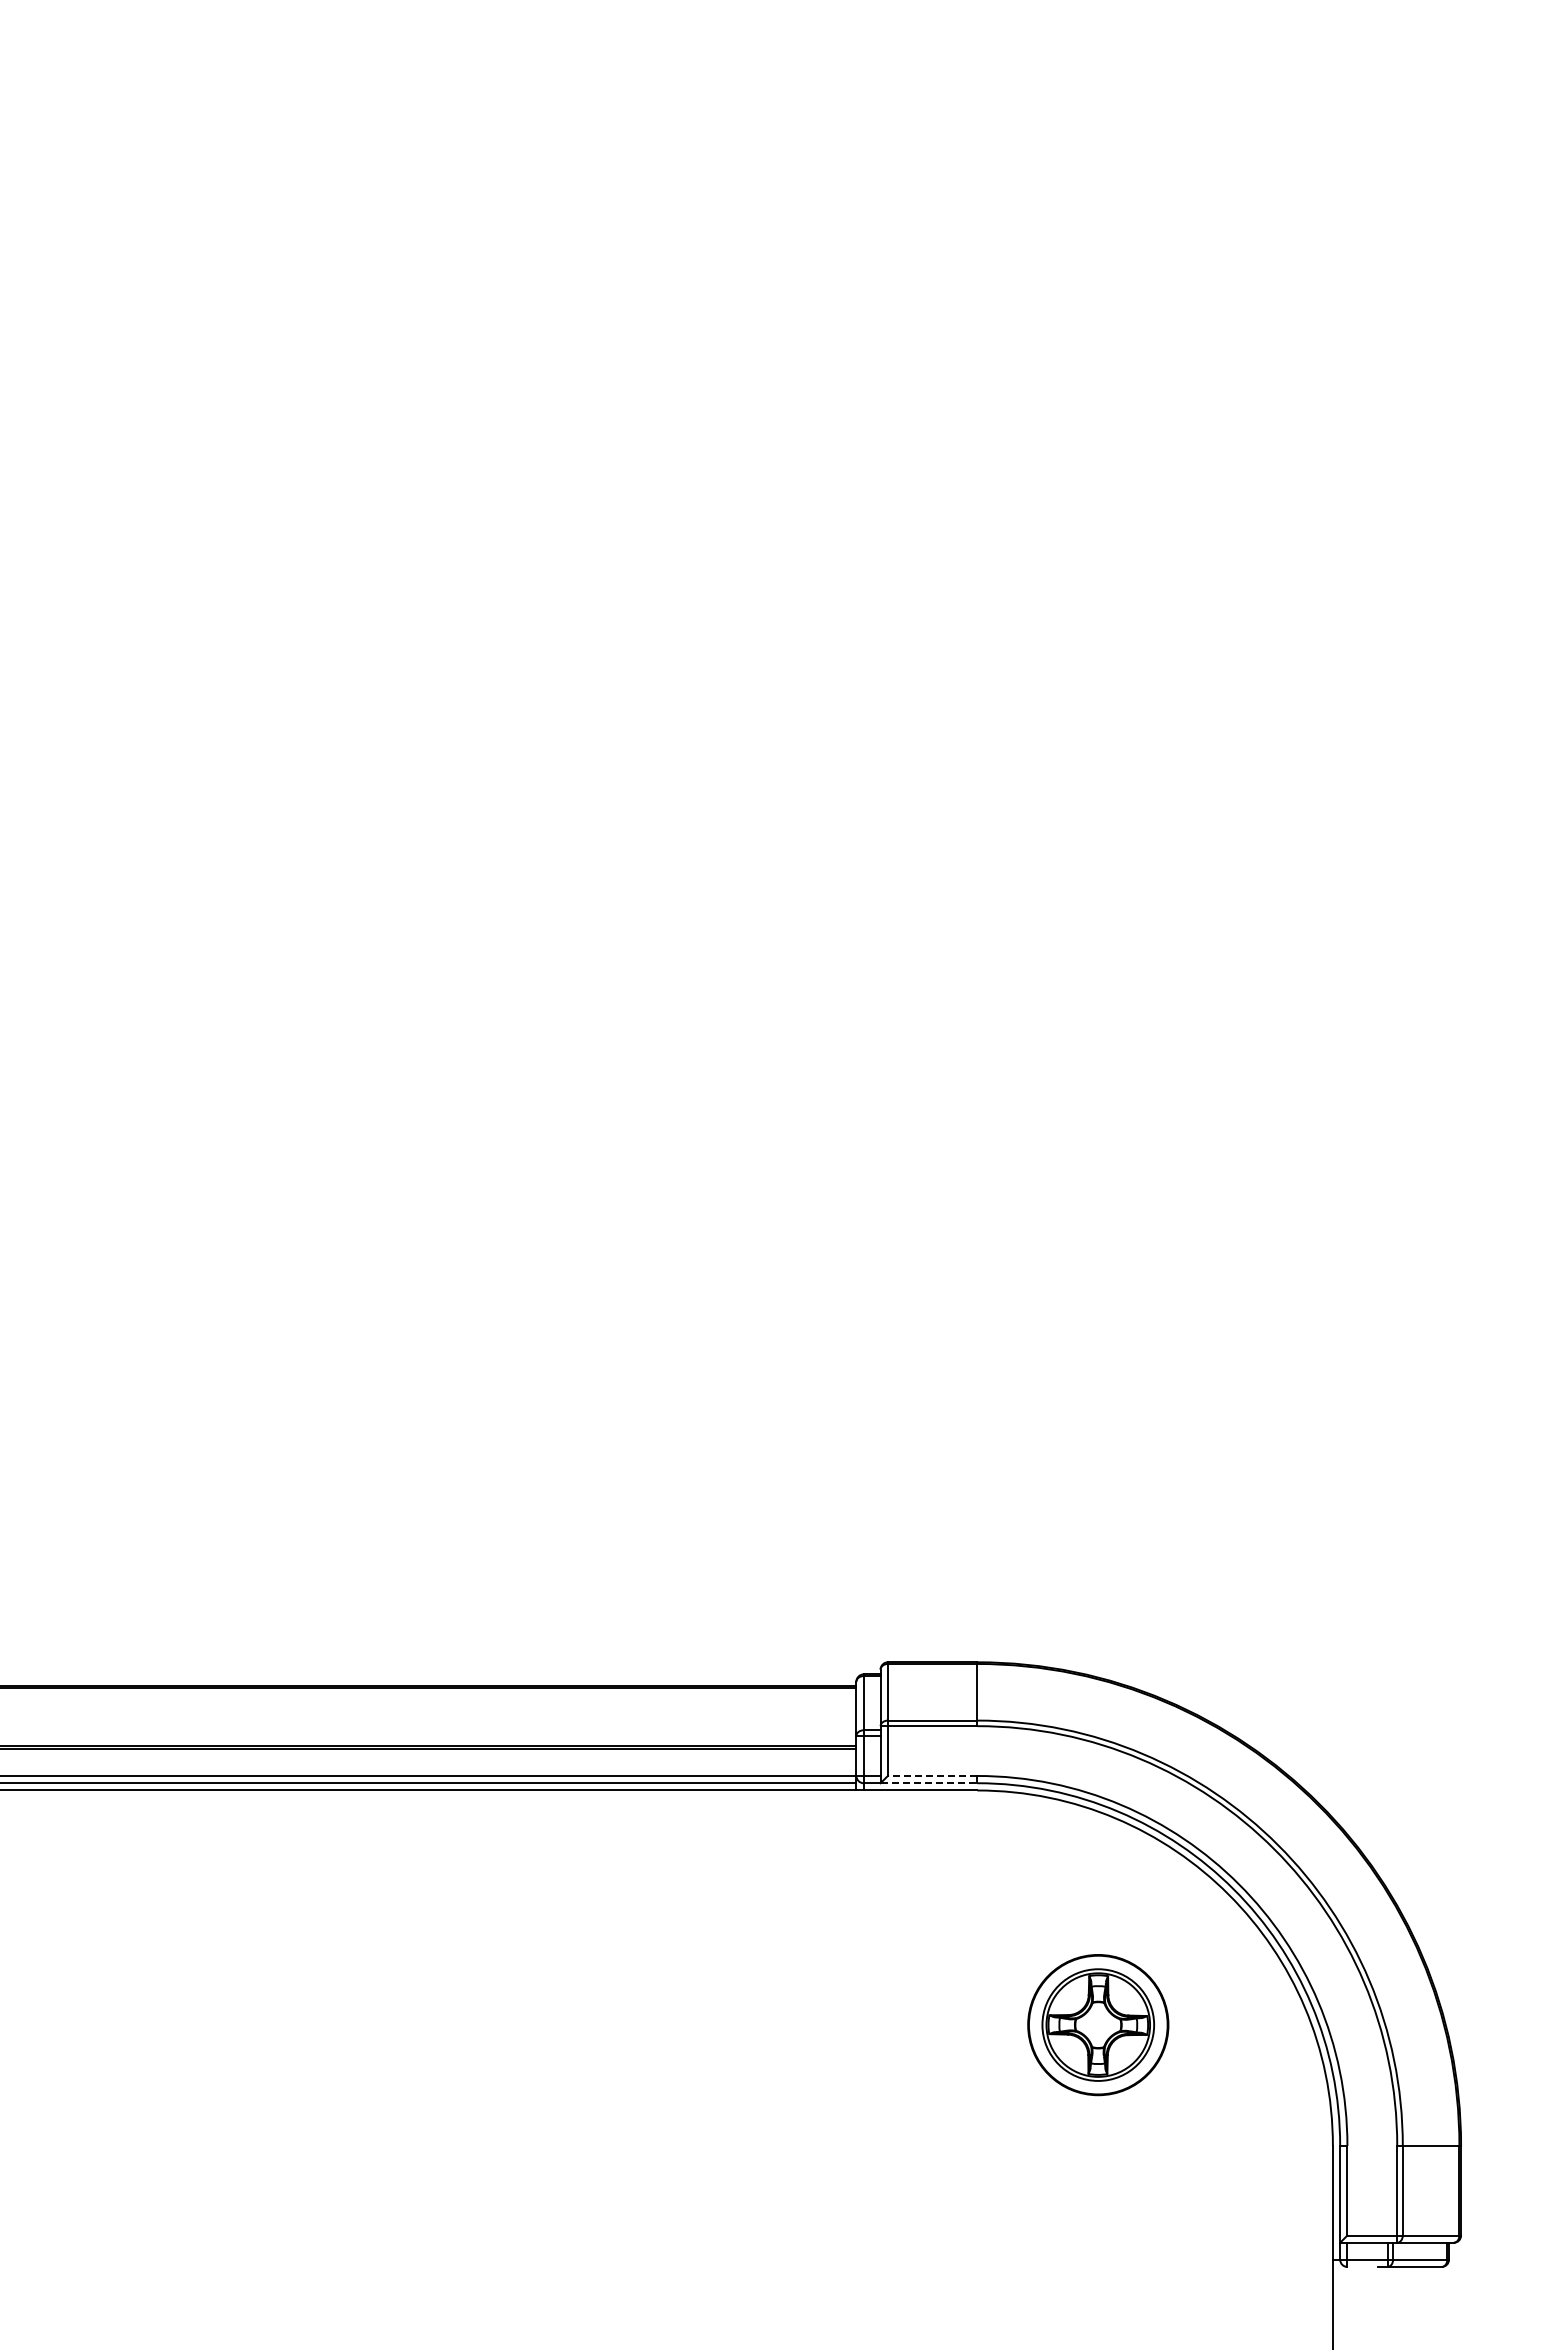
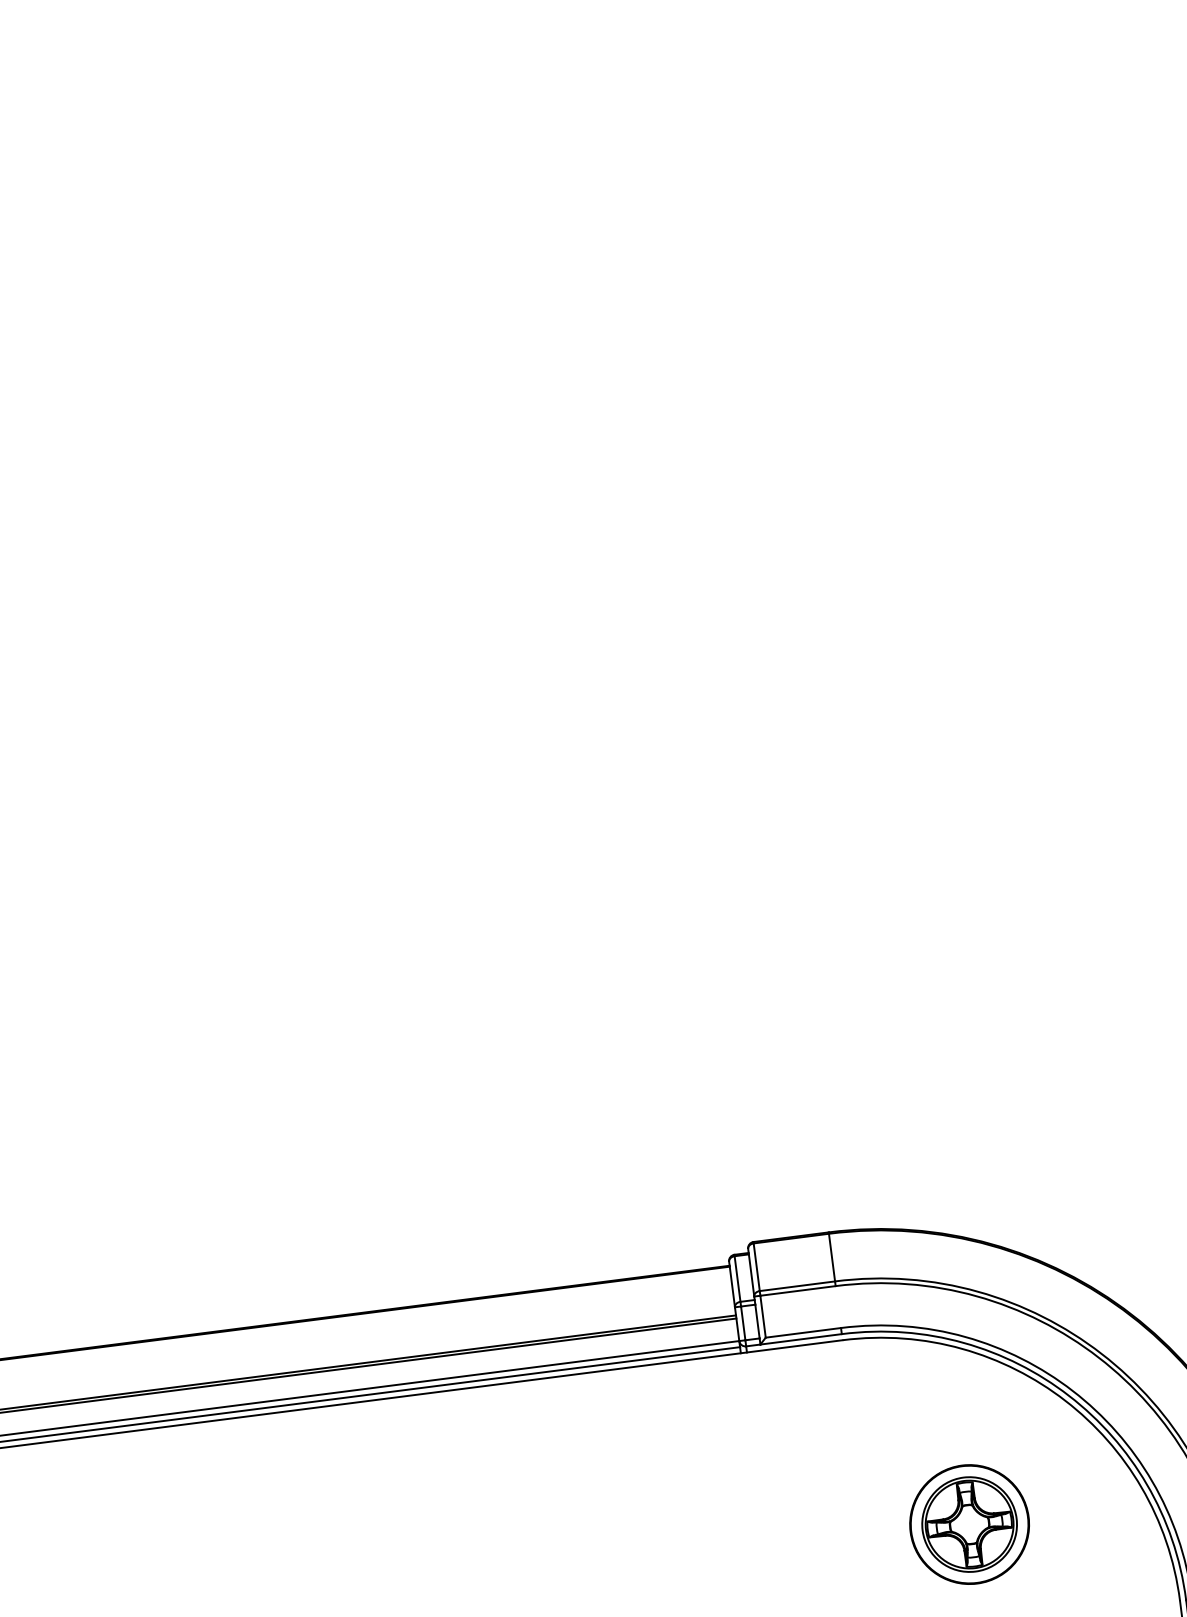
line: (932, 1775) -> (803, 1332), dashed -> solid
line: (929, 1783) -> (801, 1339), dashed -> solid

